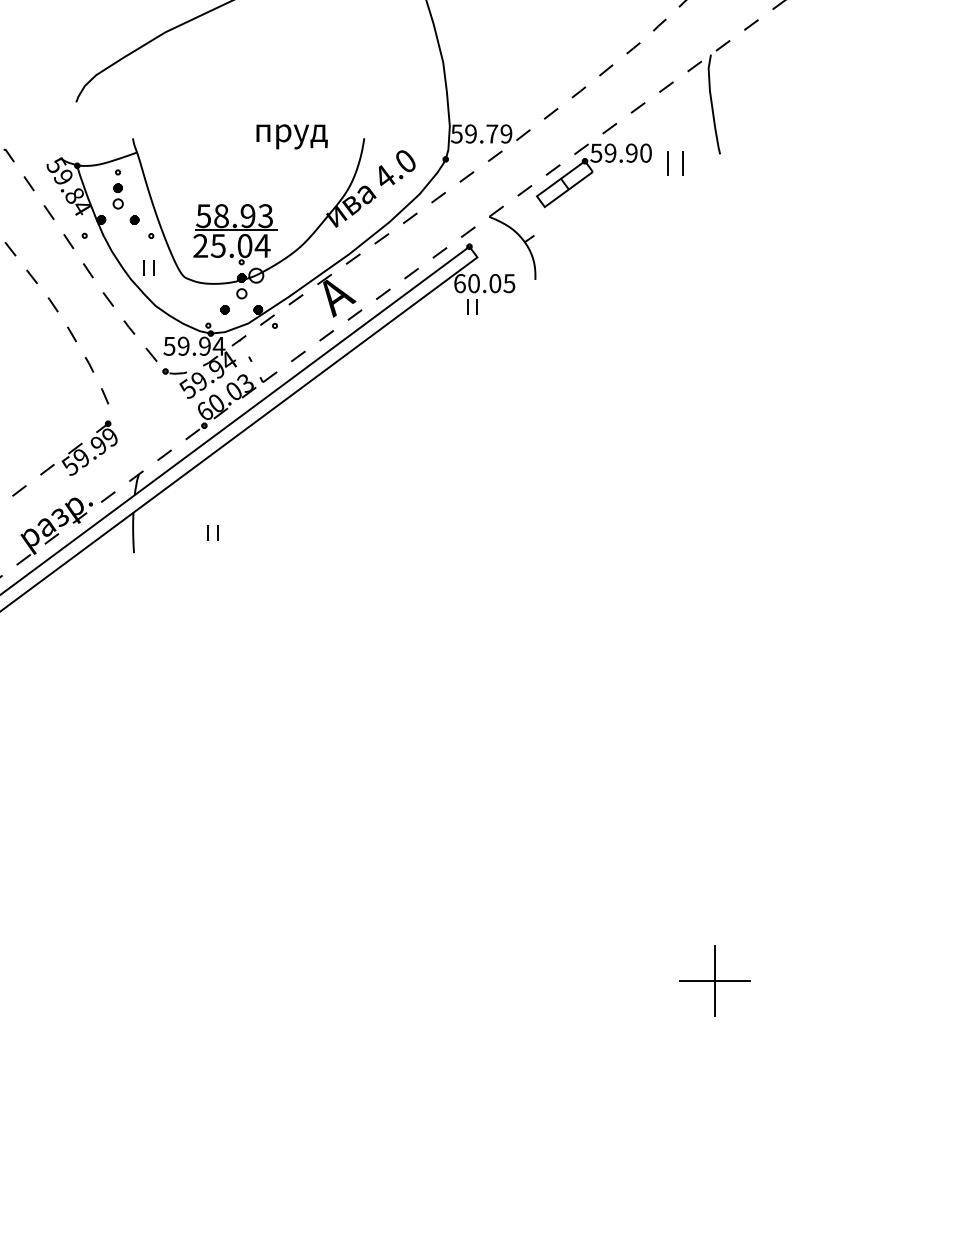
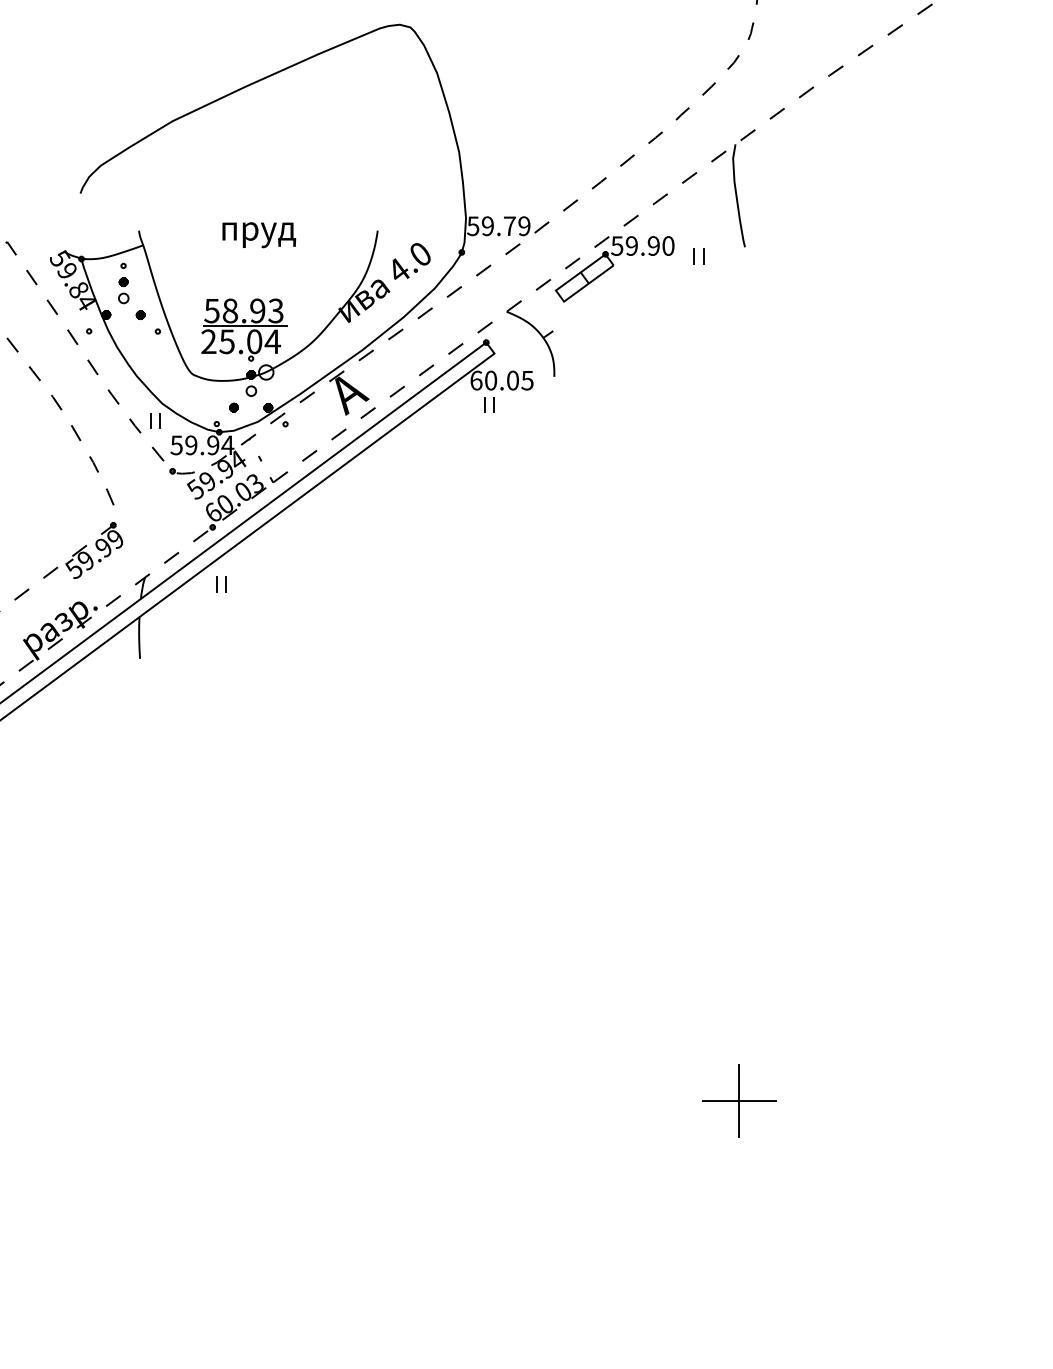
text: (292, 137) -> (259, 235), moved
part: (675, 163) -> (698, 256), size x0.62
part: (148, 267) -> (155, 420), moved
part: (212, 532) -> (221, 584), moved

